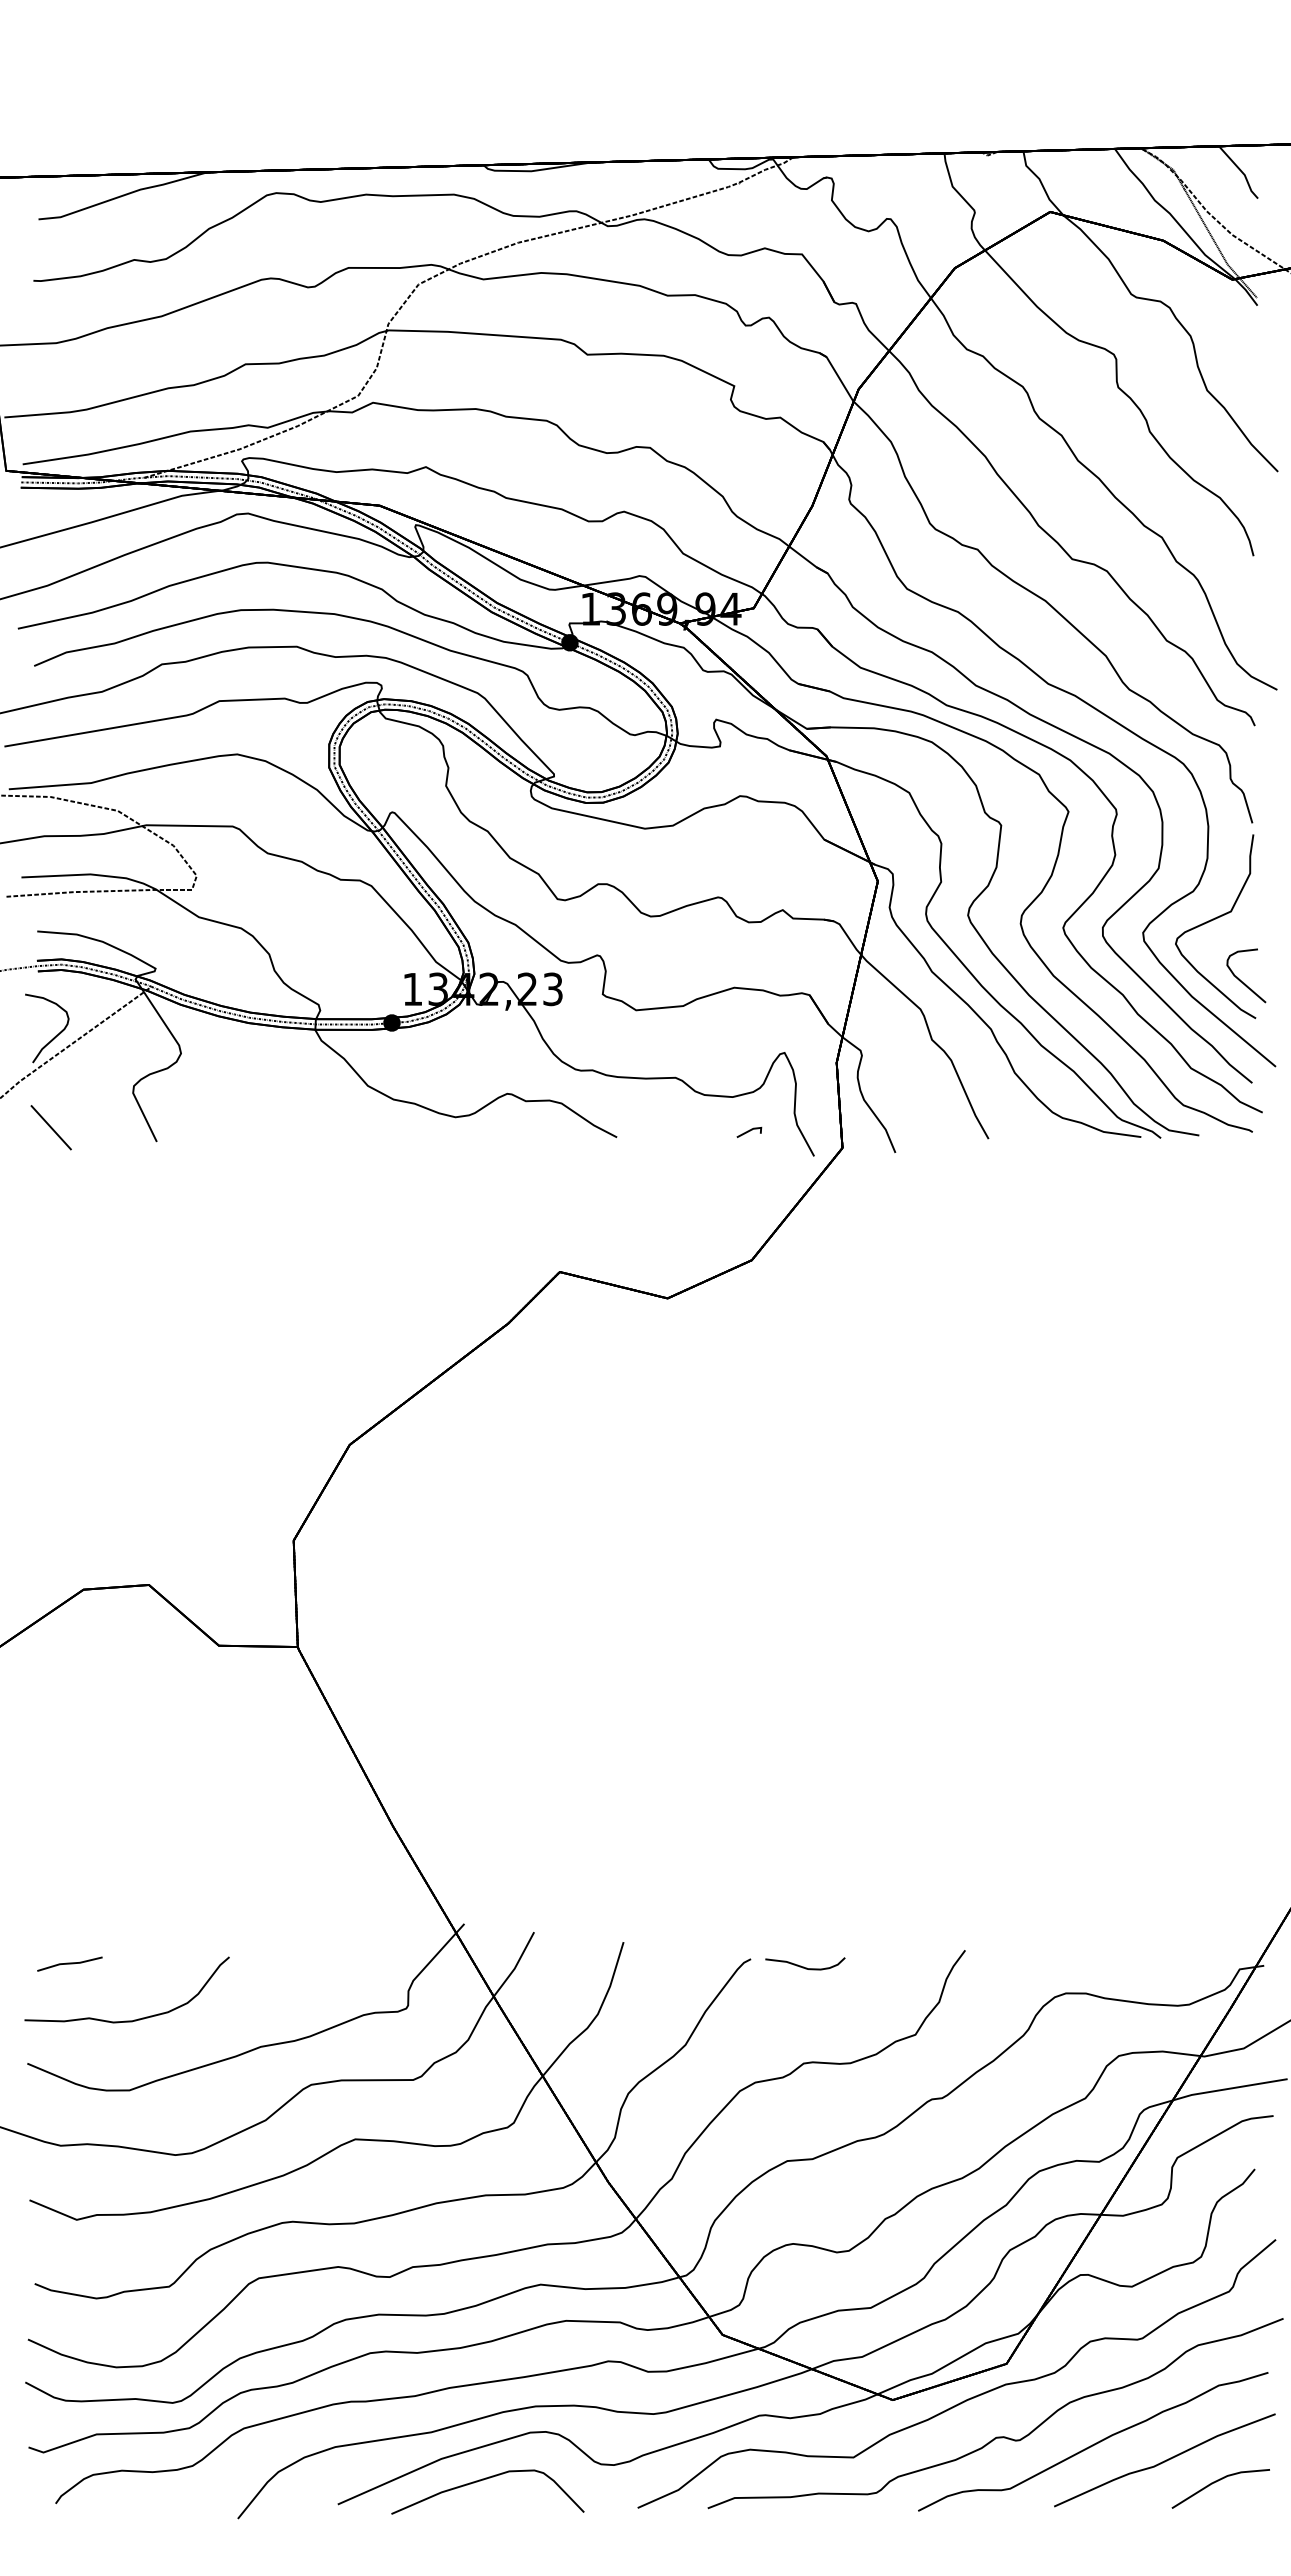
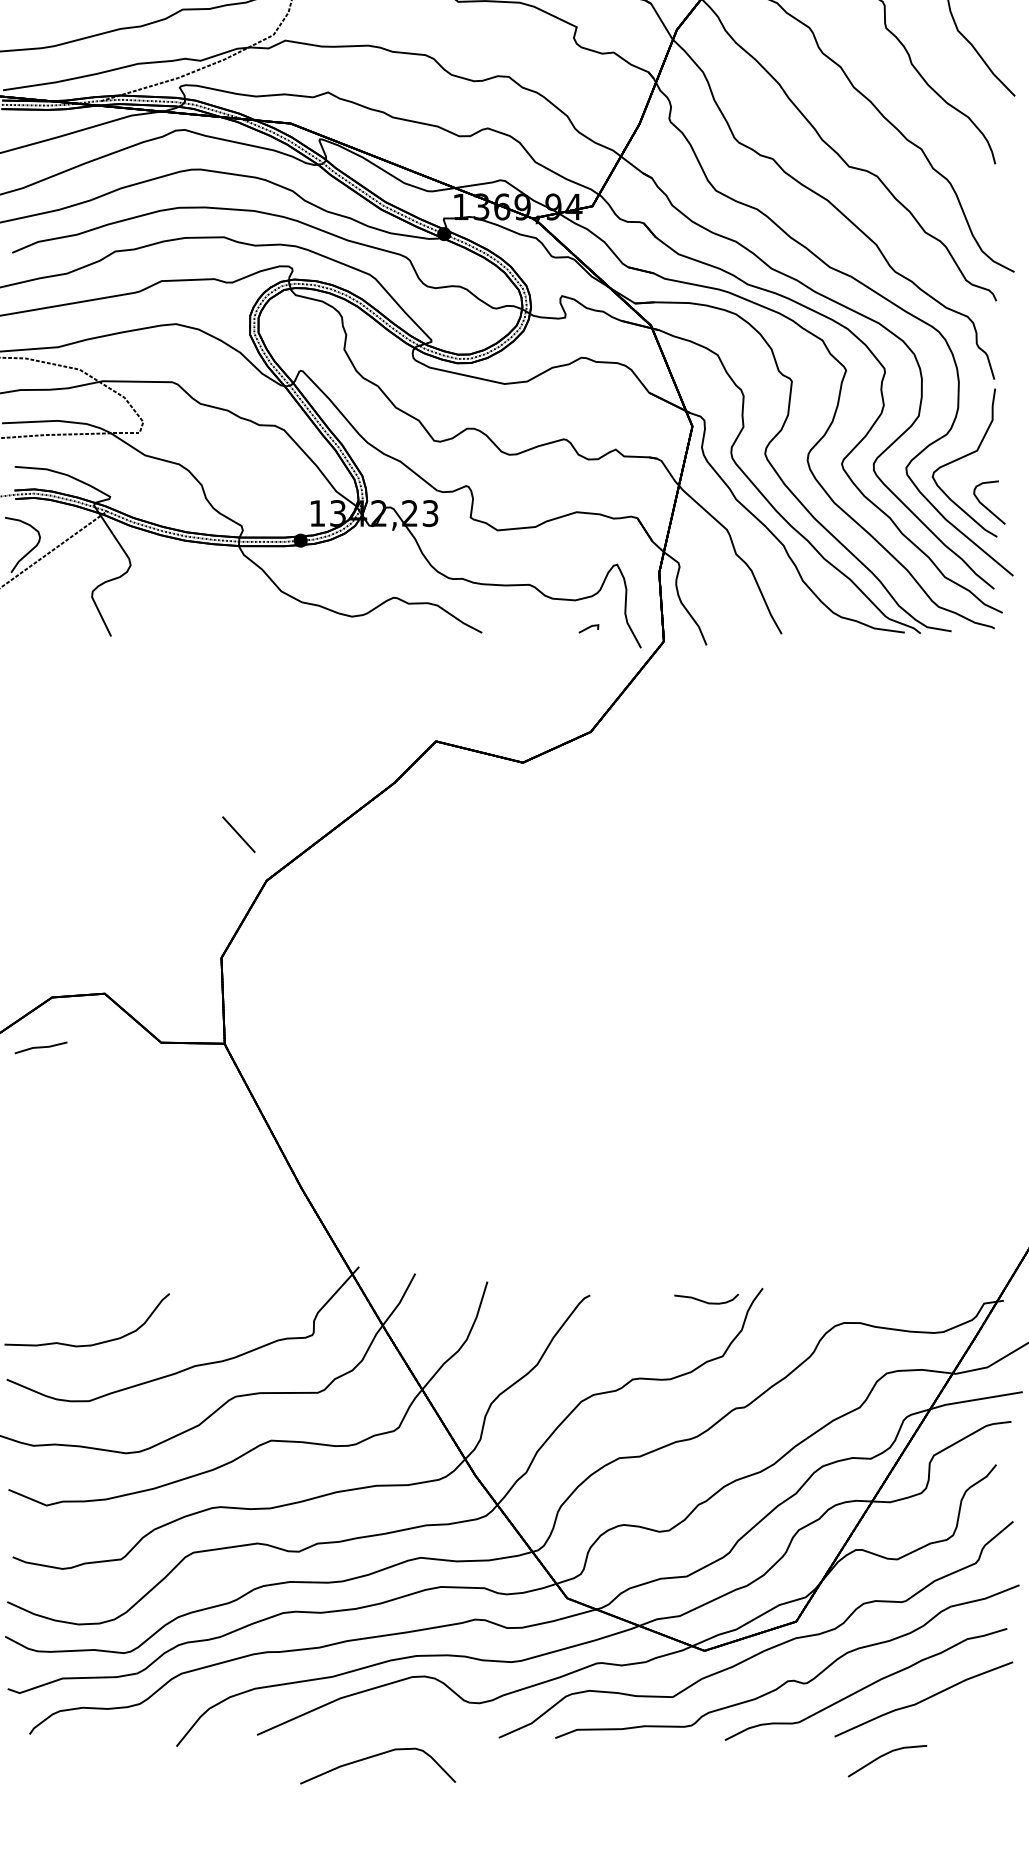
line: (50, 1127) -> (238, 834), moved
line: (69, 1963) -> (40, 1047), moved
curve: (804, 1966) -> (705, 1301), moved
curve: (483, 2480) -> (374, 1756), moved
line: (1216, 2482) -> (884, 1755), moved

